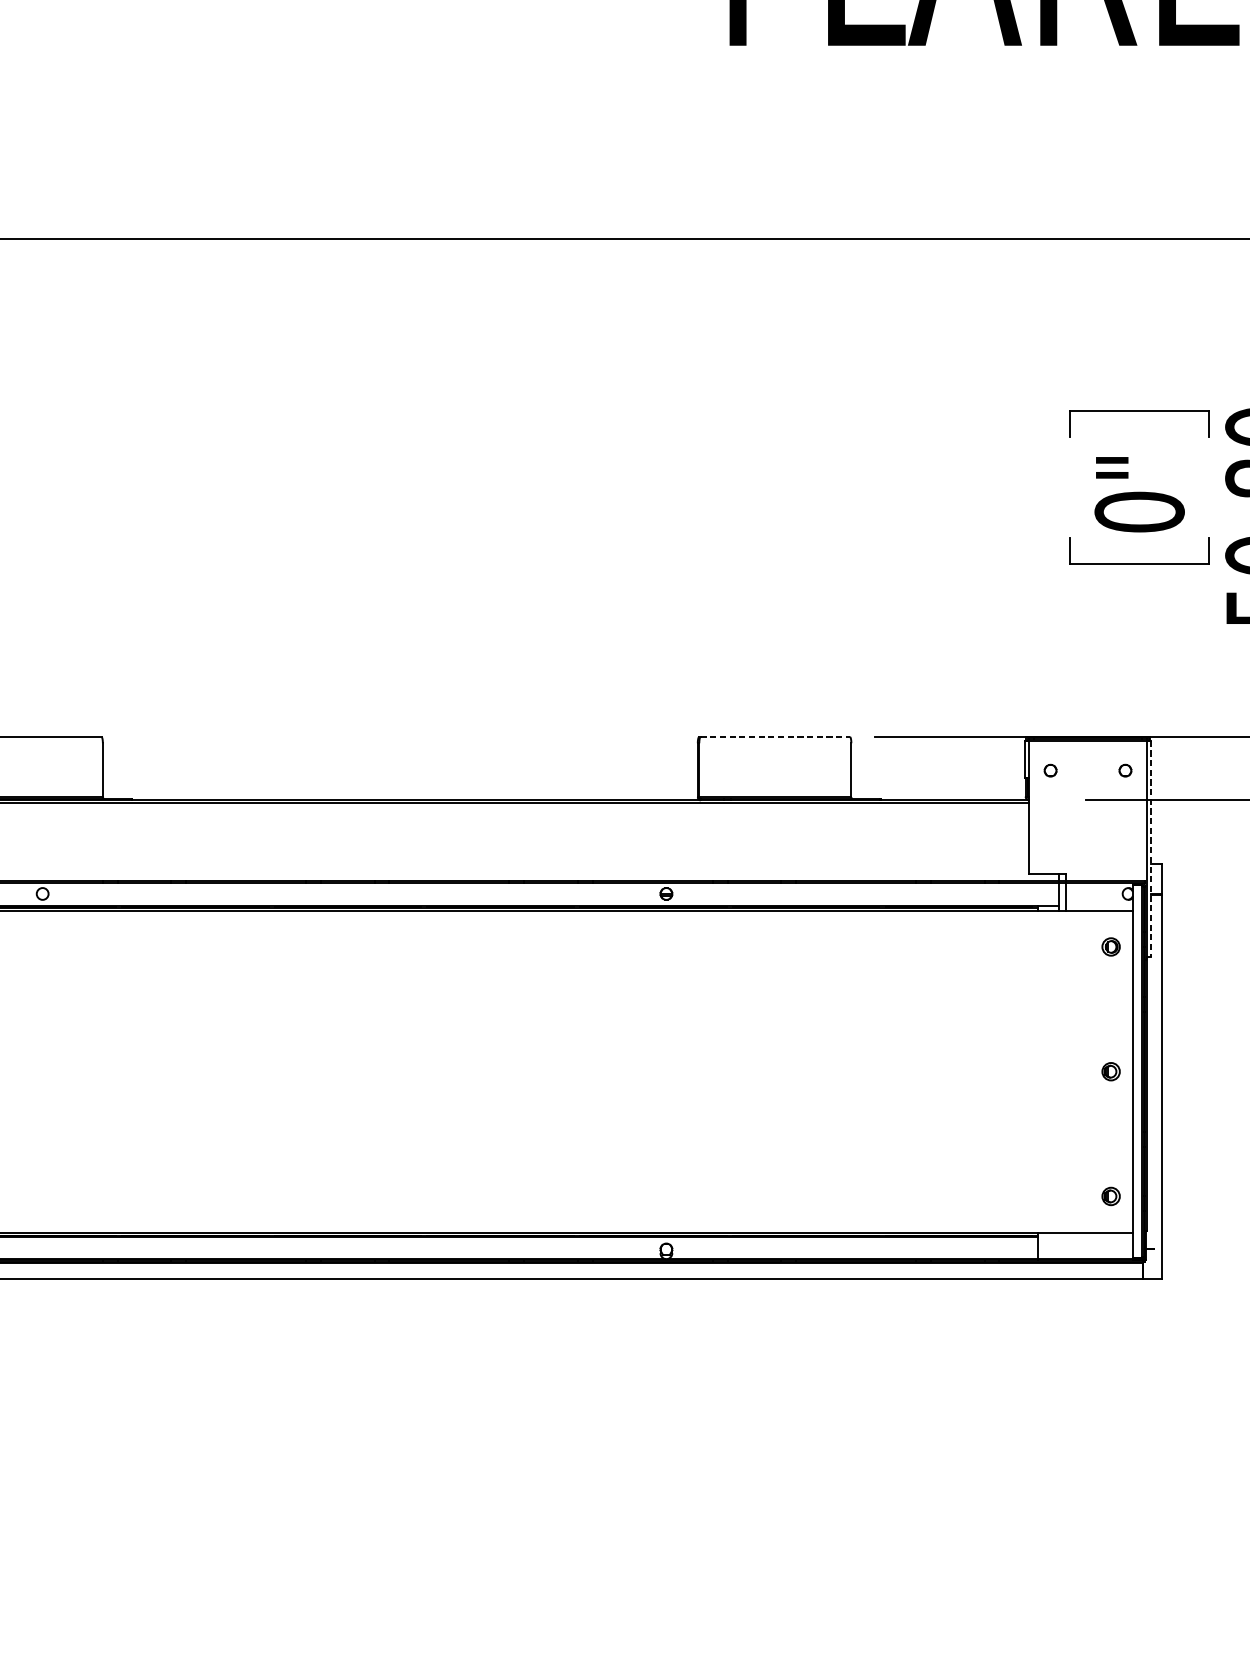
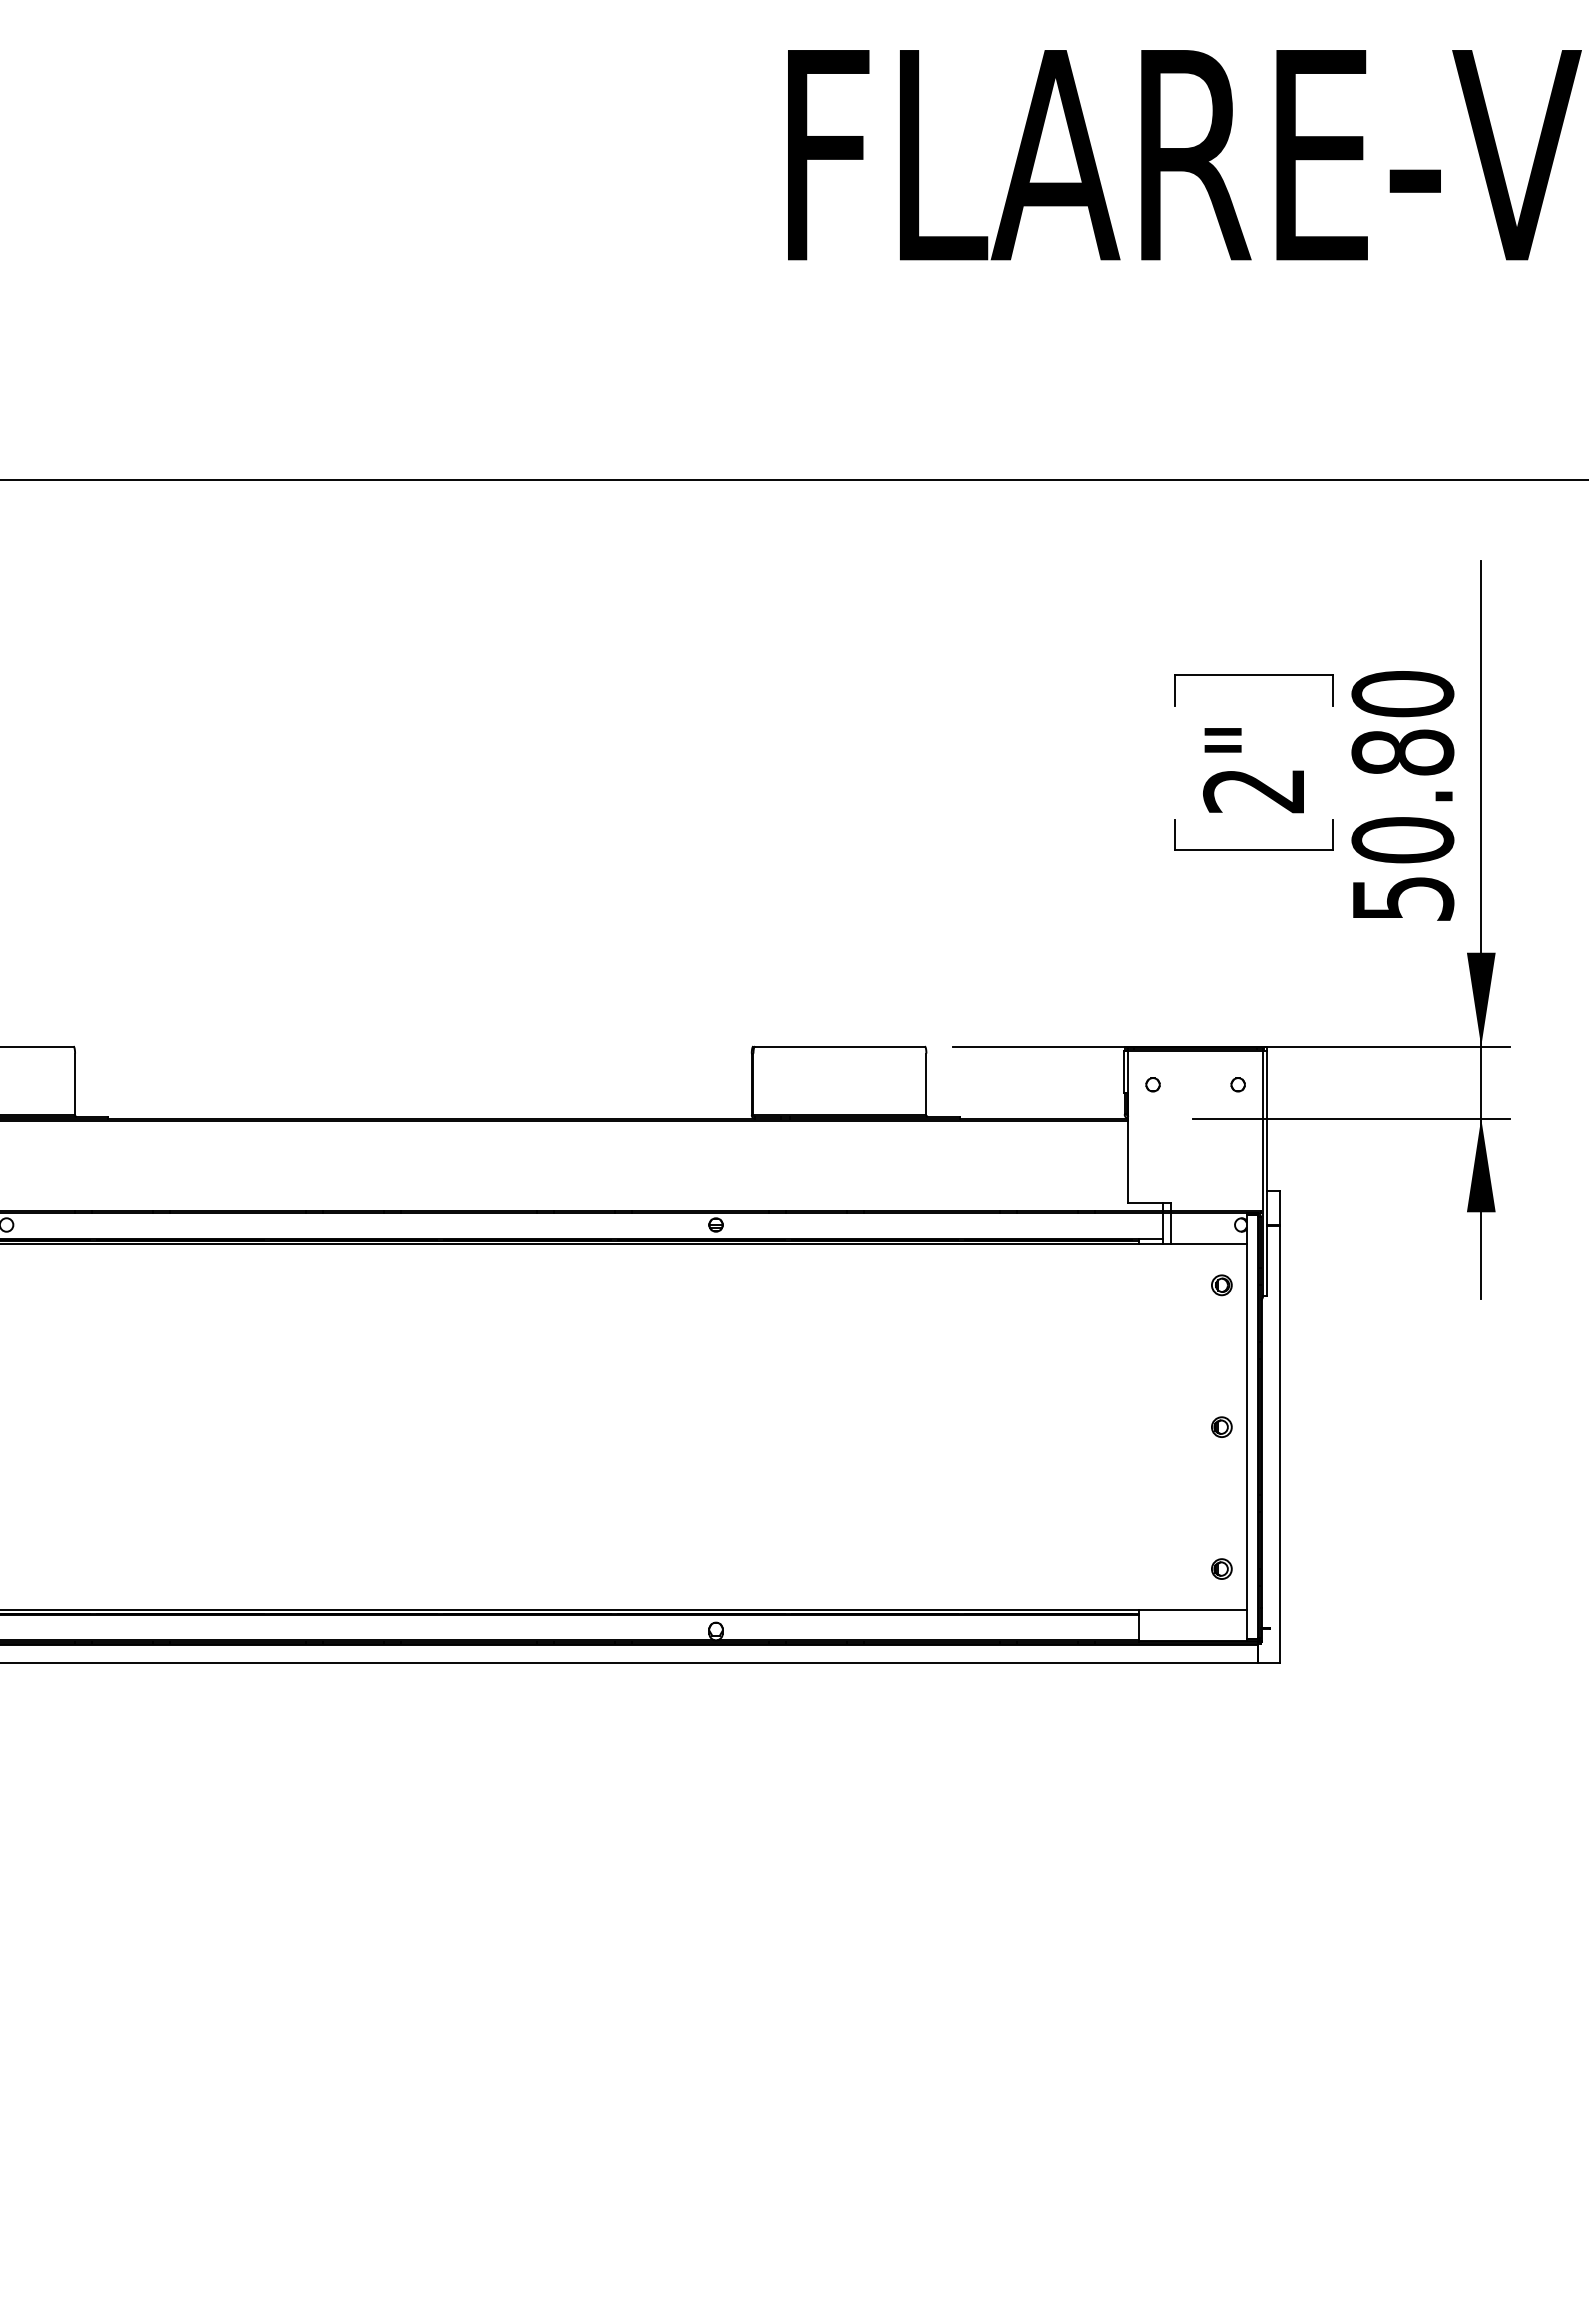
text: (1139, 511) -> (1254, 790), 0" -> 2"
line: (774, 737) -> (839, 1046), dashed -> solid
line: (1151, 848) -> (1267, 1173), dashed -> solid

